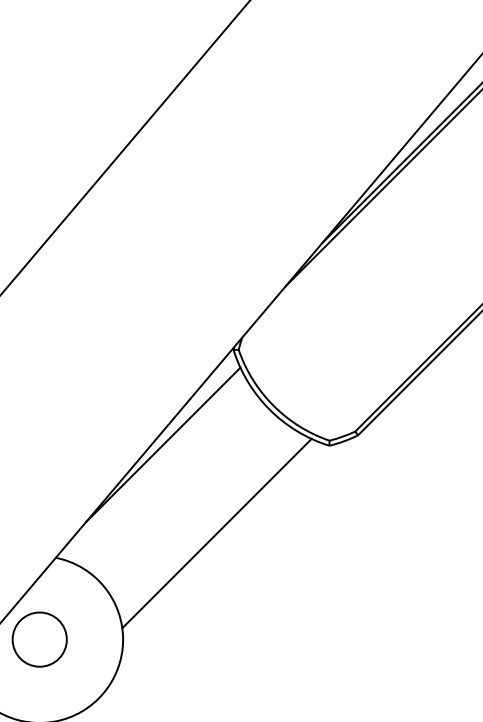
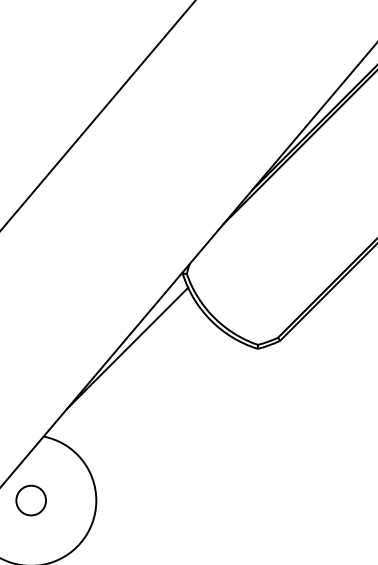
line: (216, 533) -> (169, 417), removed
circle: (40, 639) -> (31, 500), size x0.7

